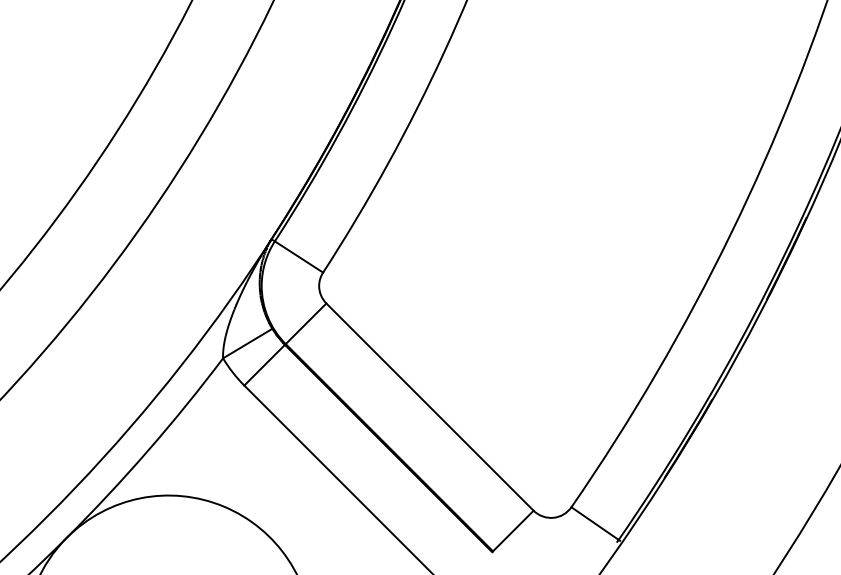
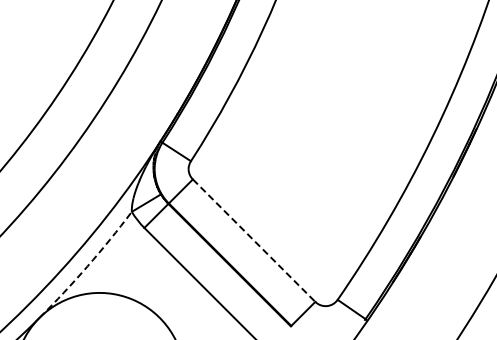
line: (430, 406) -> (254, 240), solid -> dashed
arc: (148, 450) -> (87, 266), solid -> dashed

